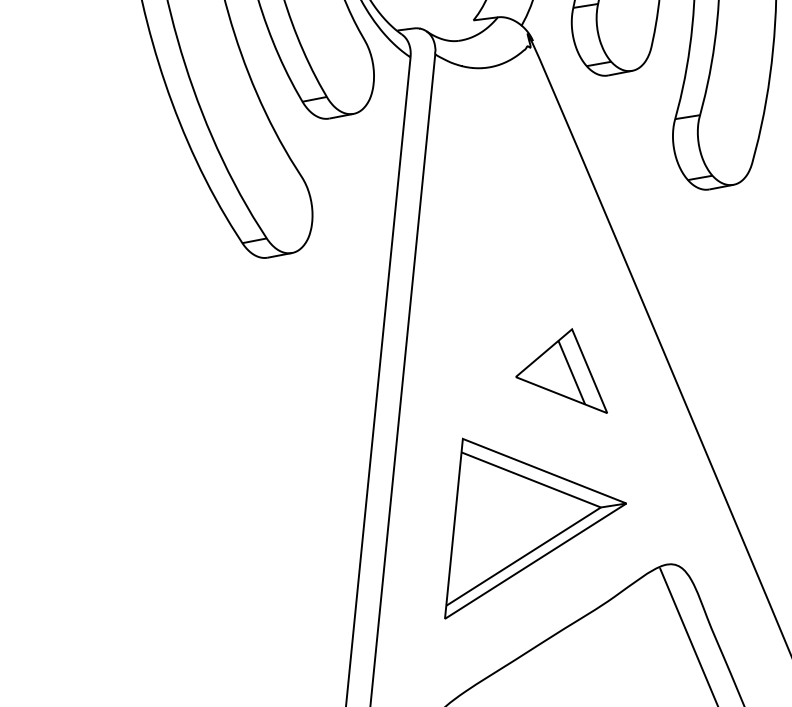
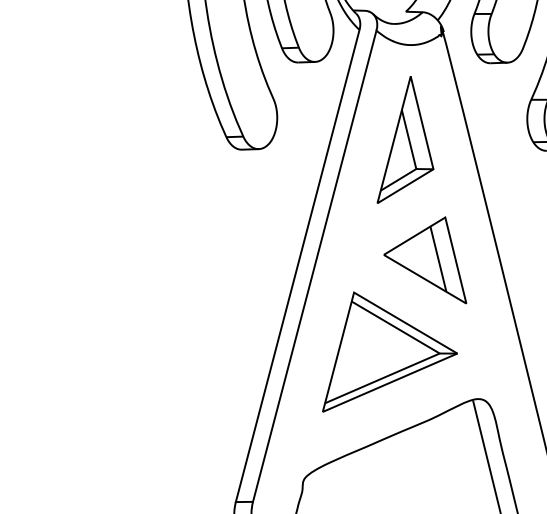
part: (502, 205) -> (405, 139), added
part: (558, 376) -> (425, 260), size x1.43

